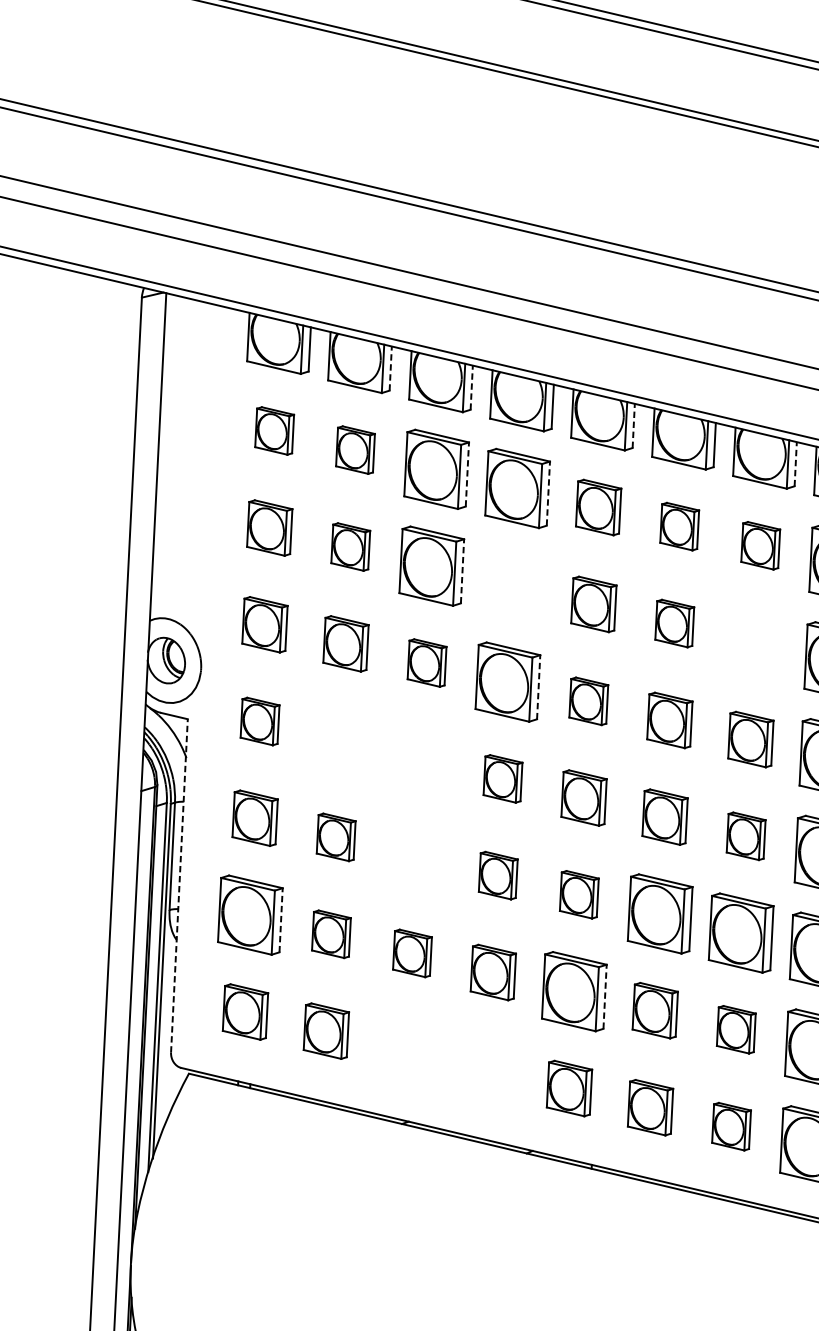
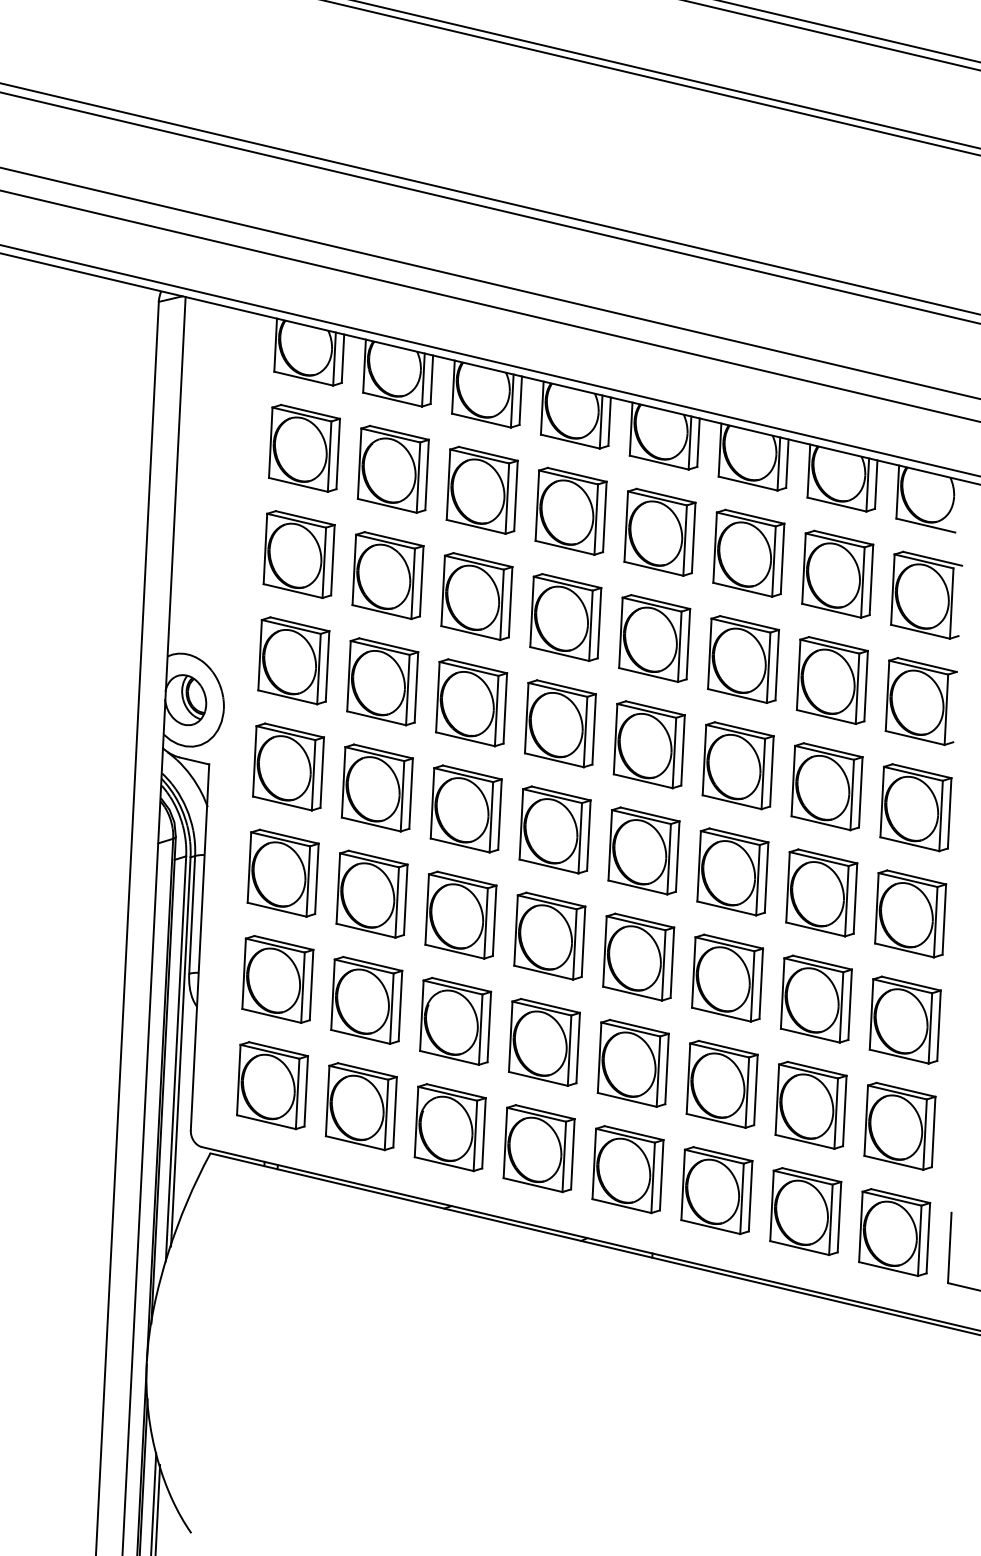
line: (390, 368) -> (431, 379), dashed -> solid
line: (471, 387) -> (520, 400), dashed -> solid
line: (633, 425) -> (698, 442), dashed -> solid
part: (274, 430) -> (304, 447), size x1.67
part: (354, 449) -> (392, 468), size x1.67
line: (795, 464) -> (876, 484), dashed -> solid
line: (466, 474) -> (515, 495), dashed -> solid
line: (548, 493) -> (604, 516), dashed -> solid
part: (598, 506) -> (659, 531), size x1.43
part: (679, 526) -> (748, 552), size x1.67
part: (269, 527) -> (298, 554), size x1.43
part: (760, 545) -> (837, 573), size x1.67
part: (350, 546) -> (387, 575), size x1.67
line: (462, 570) -> (510, 601), dashed -> solid
part: (512, 585) -> (565, 617), added
part: (593, 604) -> (654, 638), size x1.43
part: (674, 623) -> (743, 659), size x1.67
part: (264, 624) -> (293, 660), size x1.43
part: (754, 642) -> (831, 680), added
part: (345, 643) -> (382, 681), size x1.43
part: (426, 662) -> (471, 702), size x1.67
line: (538, 686) -> (594, 728), dashed -> solid
part: (588, 701) -> (648, 744), size x1.67
part: (669, 720) -> (737, 765), size x1.43
part: (260, 721) -> (288, 766), size x1.67
part: (750, 739) -> (826, 786), size x1.43
part: (340, 740) -> (376, 787), added
part: (421, 759) -> (465, 808), added
part: (502, 778) -> (554, 829), size x1.67
part: (583, 797) -> (643, 850), size x1.43
part: (664, 816) -> (732, 871), size x1.43
part: (254, 817) -> (282, 872), size x1.43
part: (745, 835) -> (821, 892), size x1.67
part: (335, 836) -> (371, 893), size x1.67
part: (416, 855) -> (460, 914), added
part: (497, 875) -> (549, 935), size x1.67
line: (179, 885) -> (200, 946), dashed -> solid
part: (579, 894) -> (638, 956), size x1.67
line: (281, 919) -> (311, 984), dashed -> solid
part: (331, 934) -> (366, 1000), size x1.67
part: (412, 953) -> (455, 1021), size x1.67
part: (493, 972) -> (544, 1042), size x1.43
line: (605, 996) -> (667, 1068), dashed -> solid
part: (654, 1009) -> (721, 1083), size x1.43
part: (245, 1011) -> (272, 1085), size x1.43
part: (735, 1029) -> (810, 1104), size x1.67
part: (325, 1030) -> (360, 1106), size x1.43
part: (406, 1050) -> (449, 1127), added
part: (487, 1069) -> (538, 1148), added
part: (569, 1088) -> (627, 1169), size x1.43
part: (650, 1107) -> (716, 1190), size x1.43
part: (731, 1126) -> (805, 1211), size x1.67

